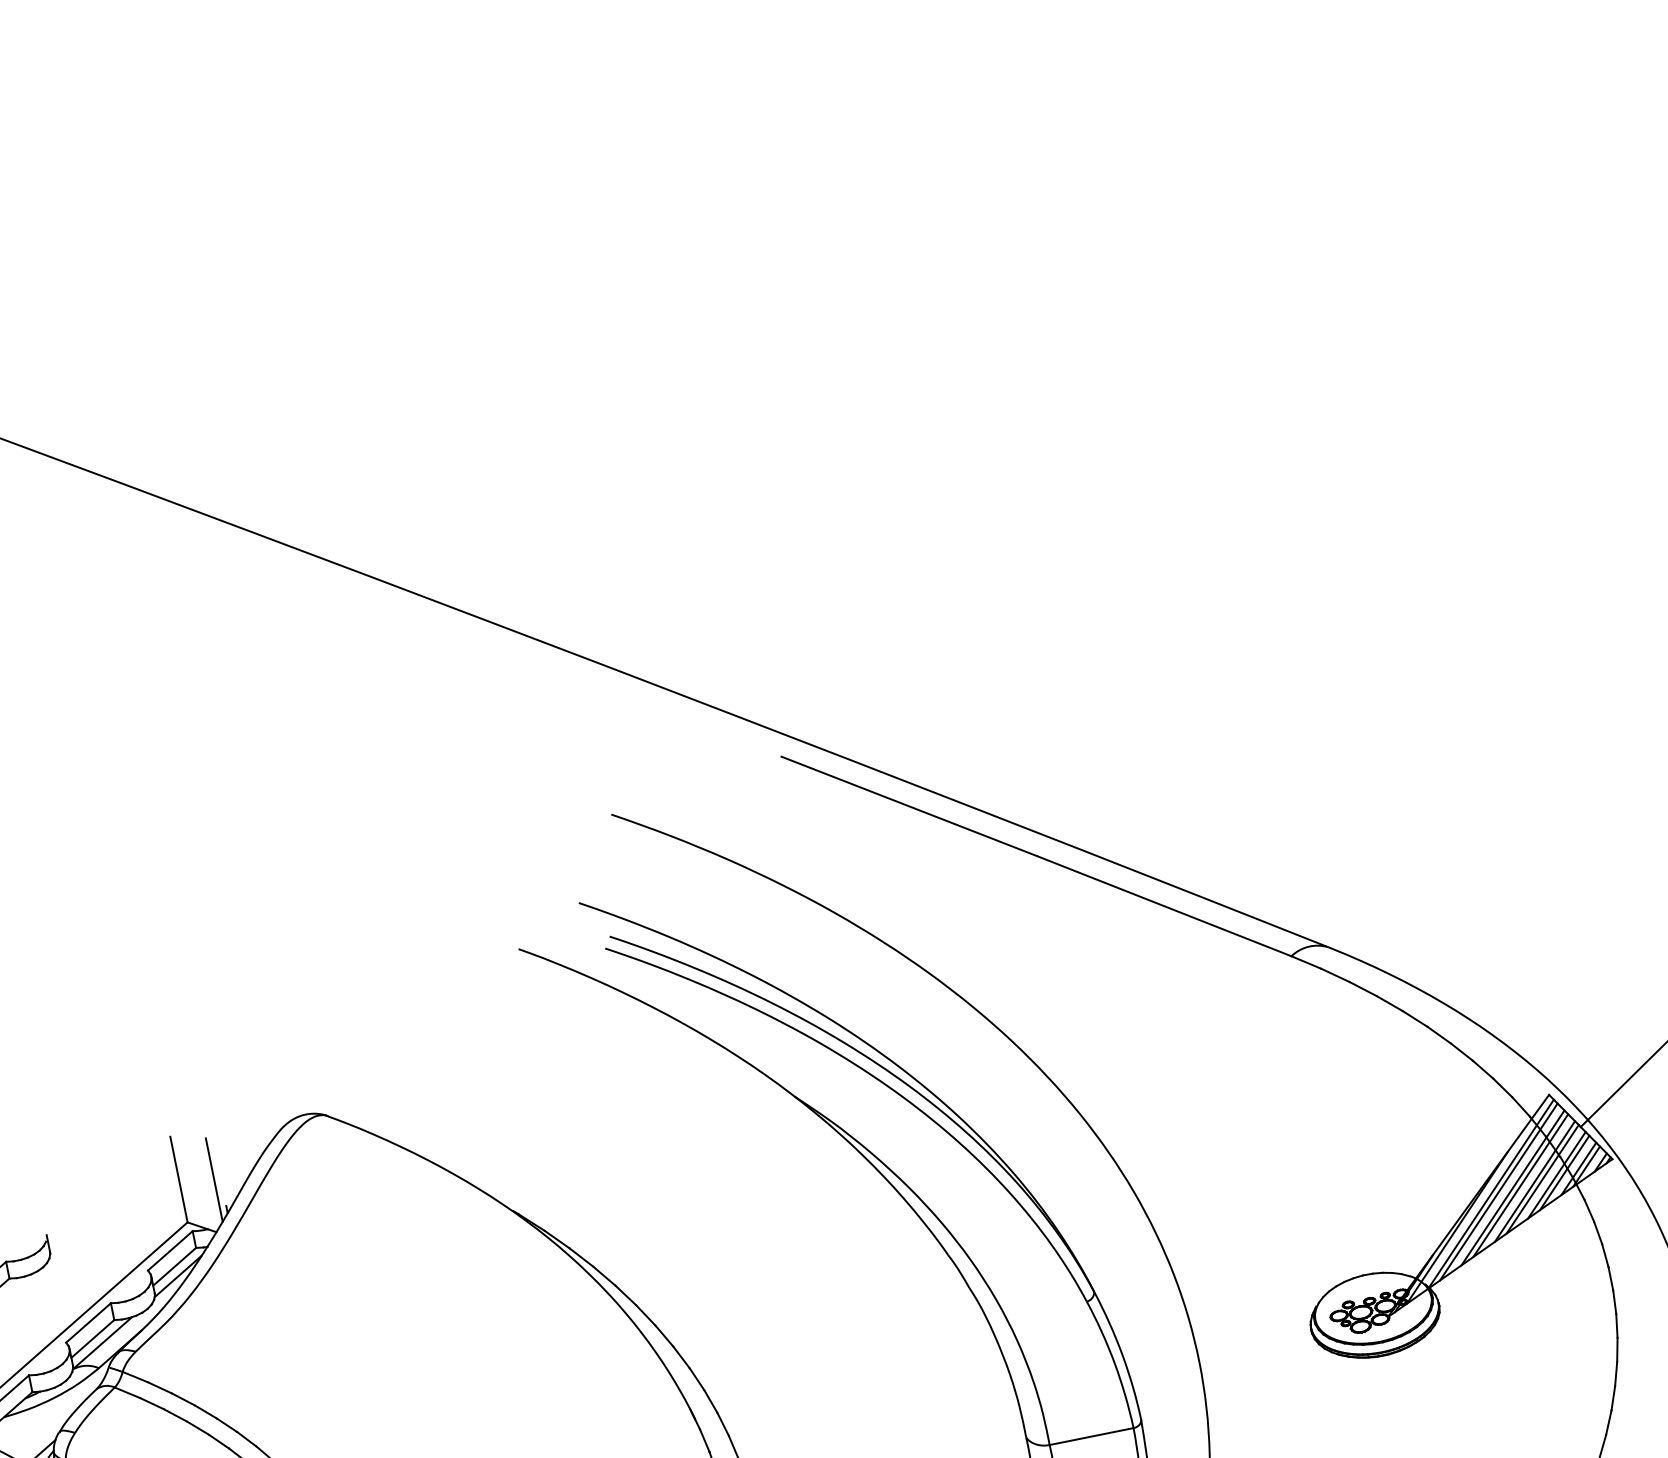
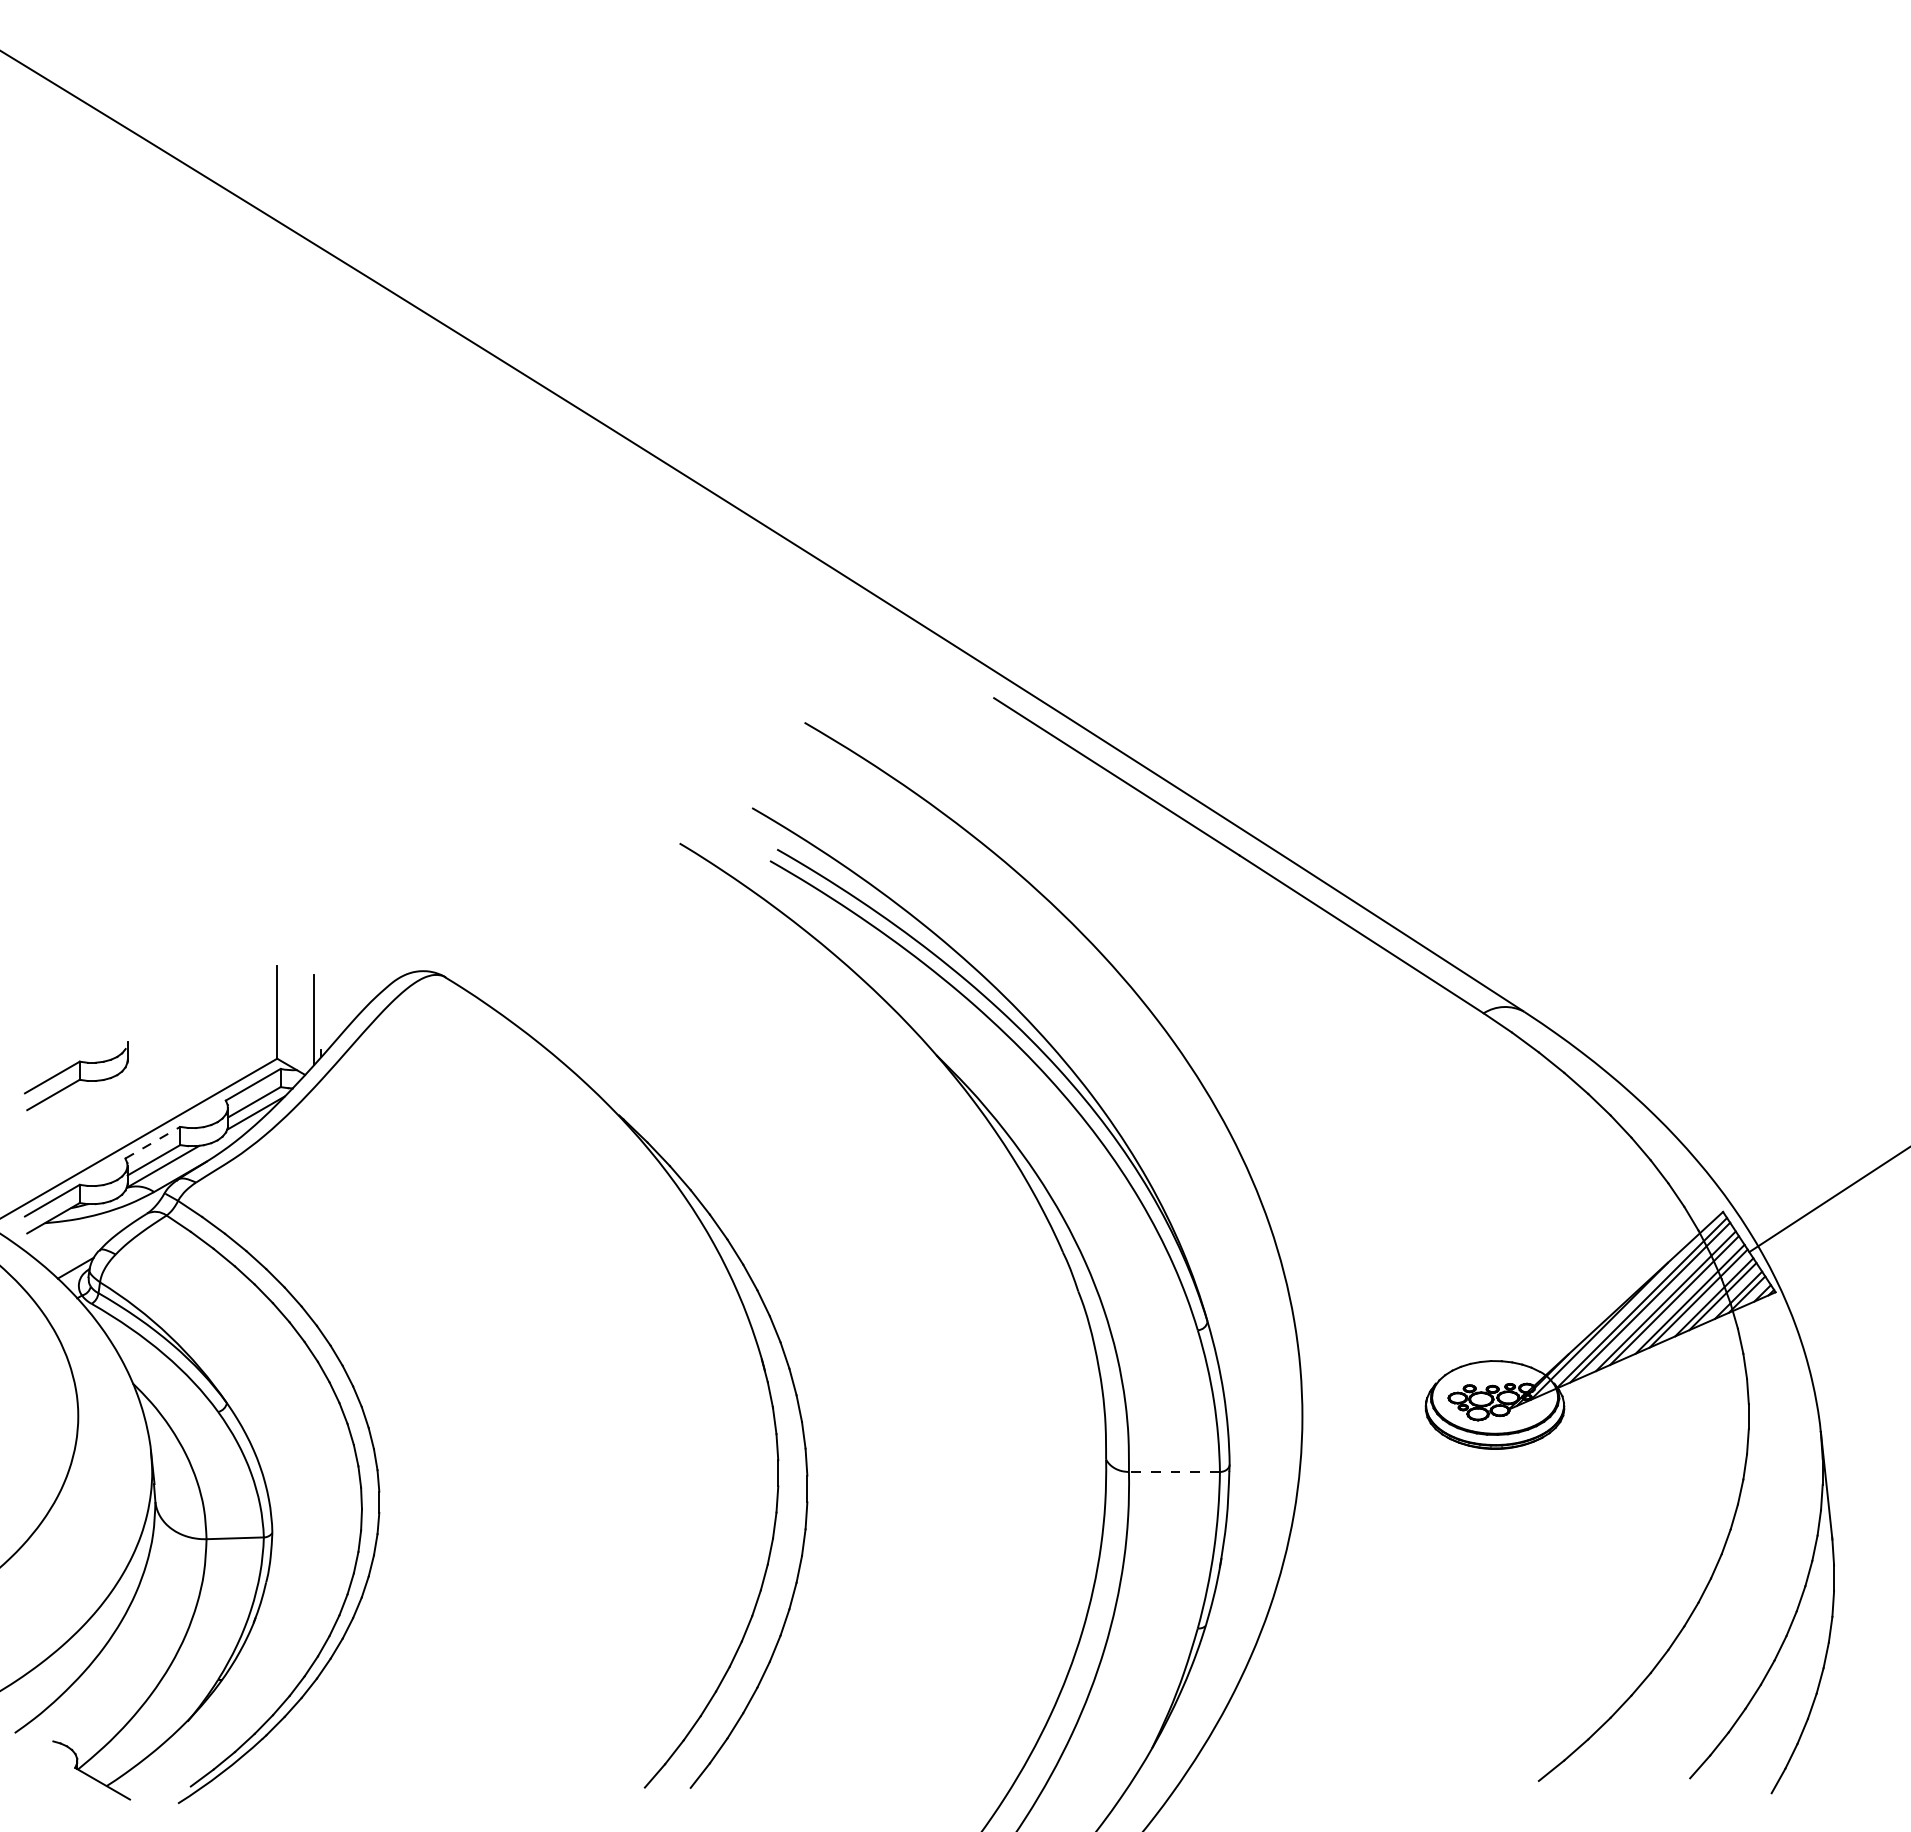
line: (88, 1322) -> (152, 1142), solid -> dashed
line: (1091, 1436) -> (1174, 1471), solid -> dashed

